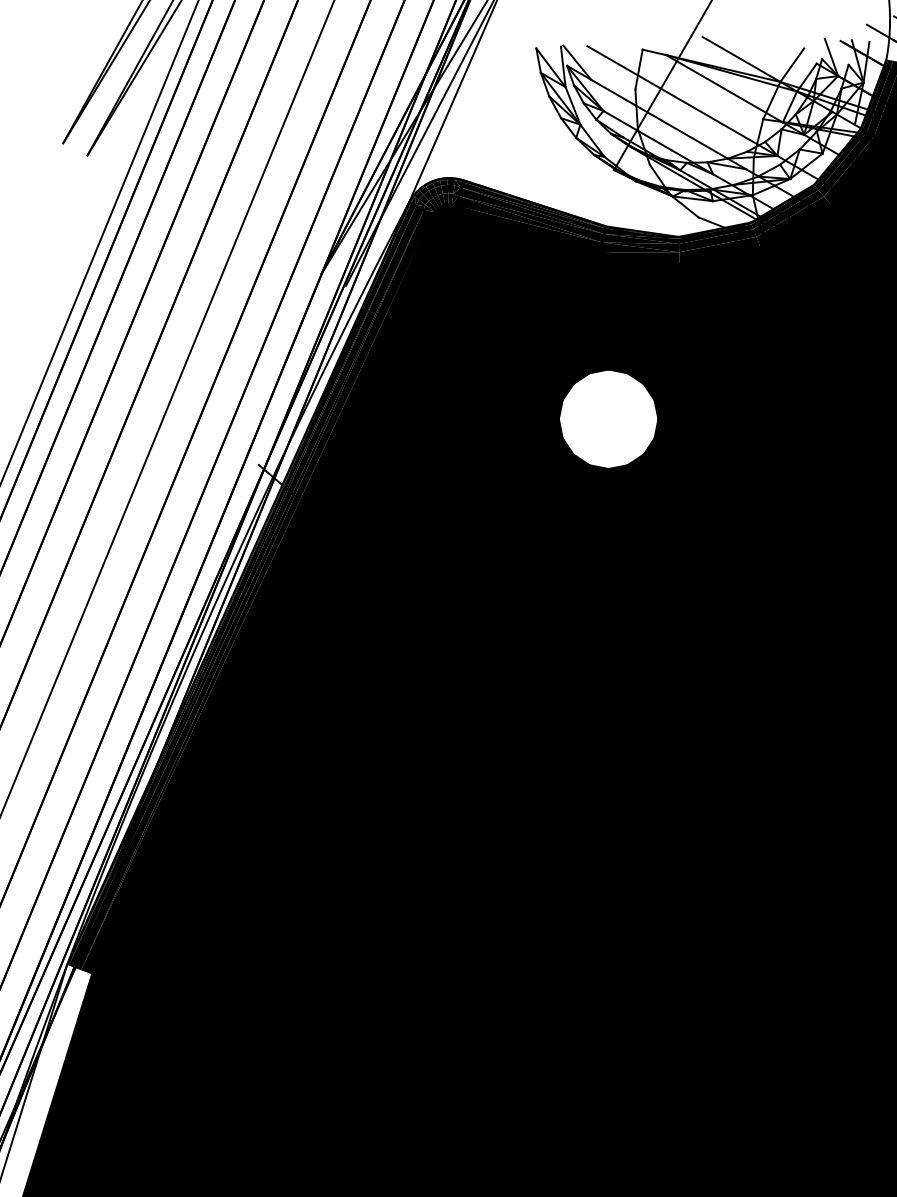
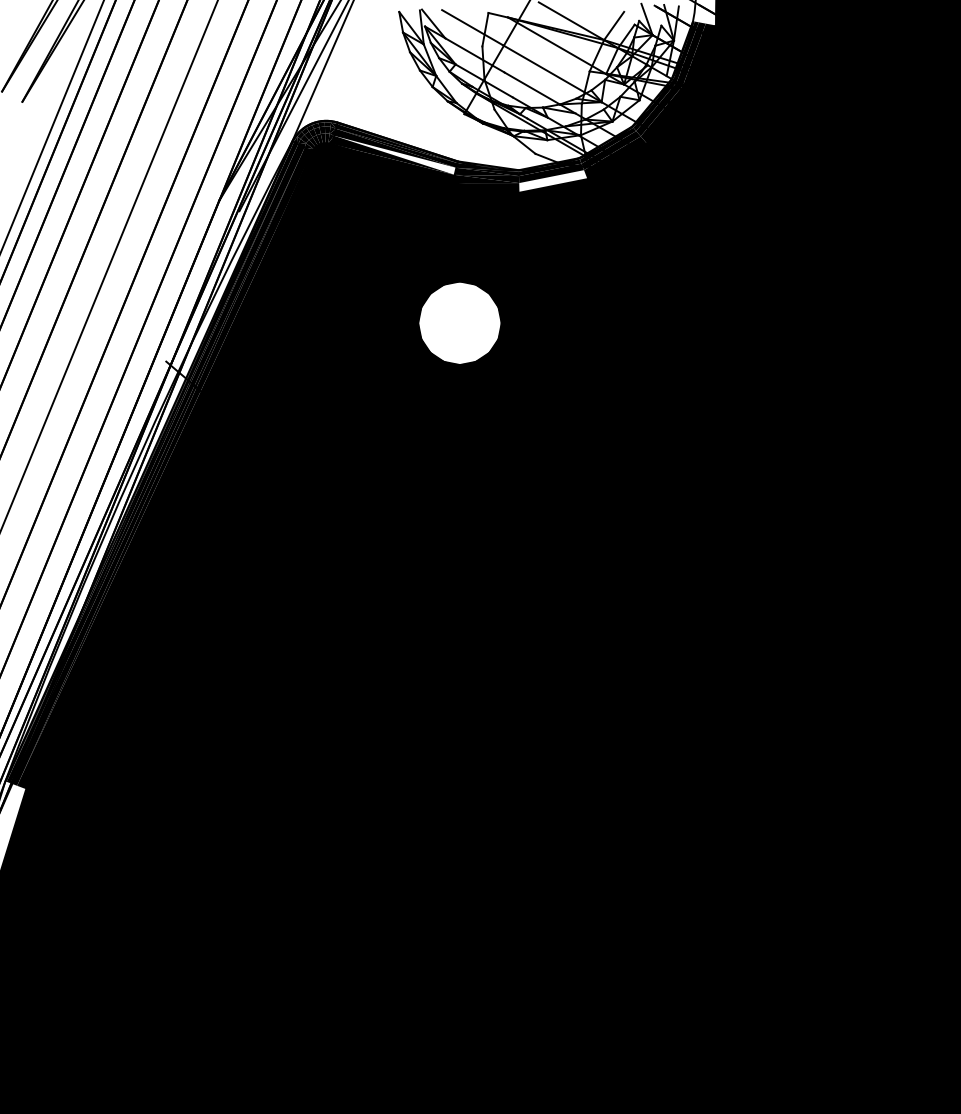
fill: (531, 218) -> (395, 154), removed
fill: (720, 250) -> (553, 181), removed

